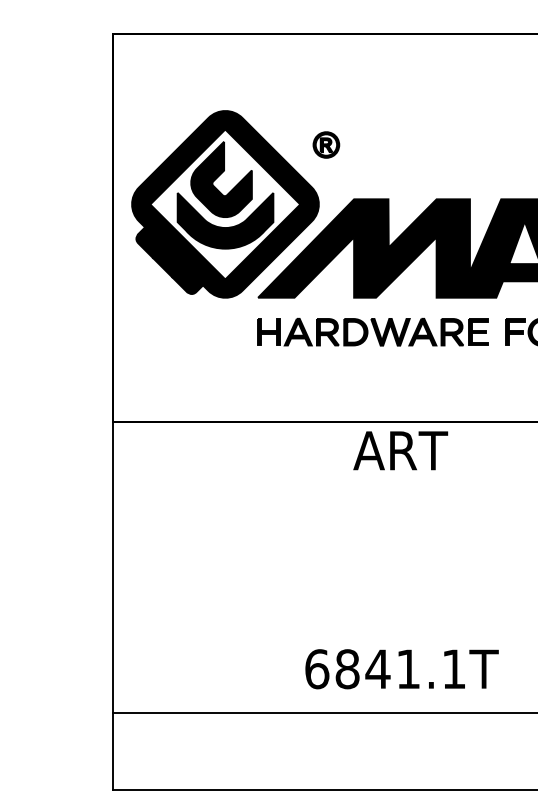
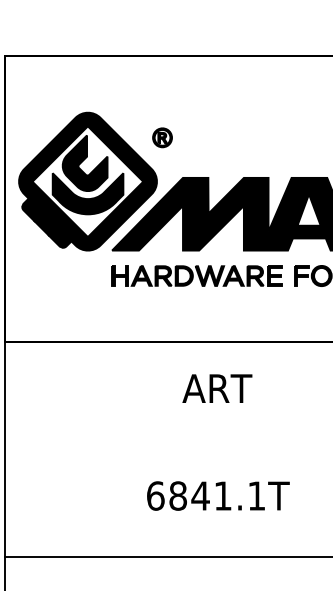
text: (400, 450) -> (217, 388), moved
text: (401, 669) -> (217, 496), moved

